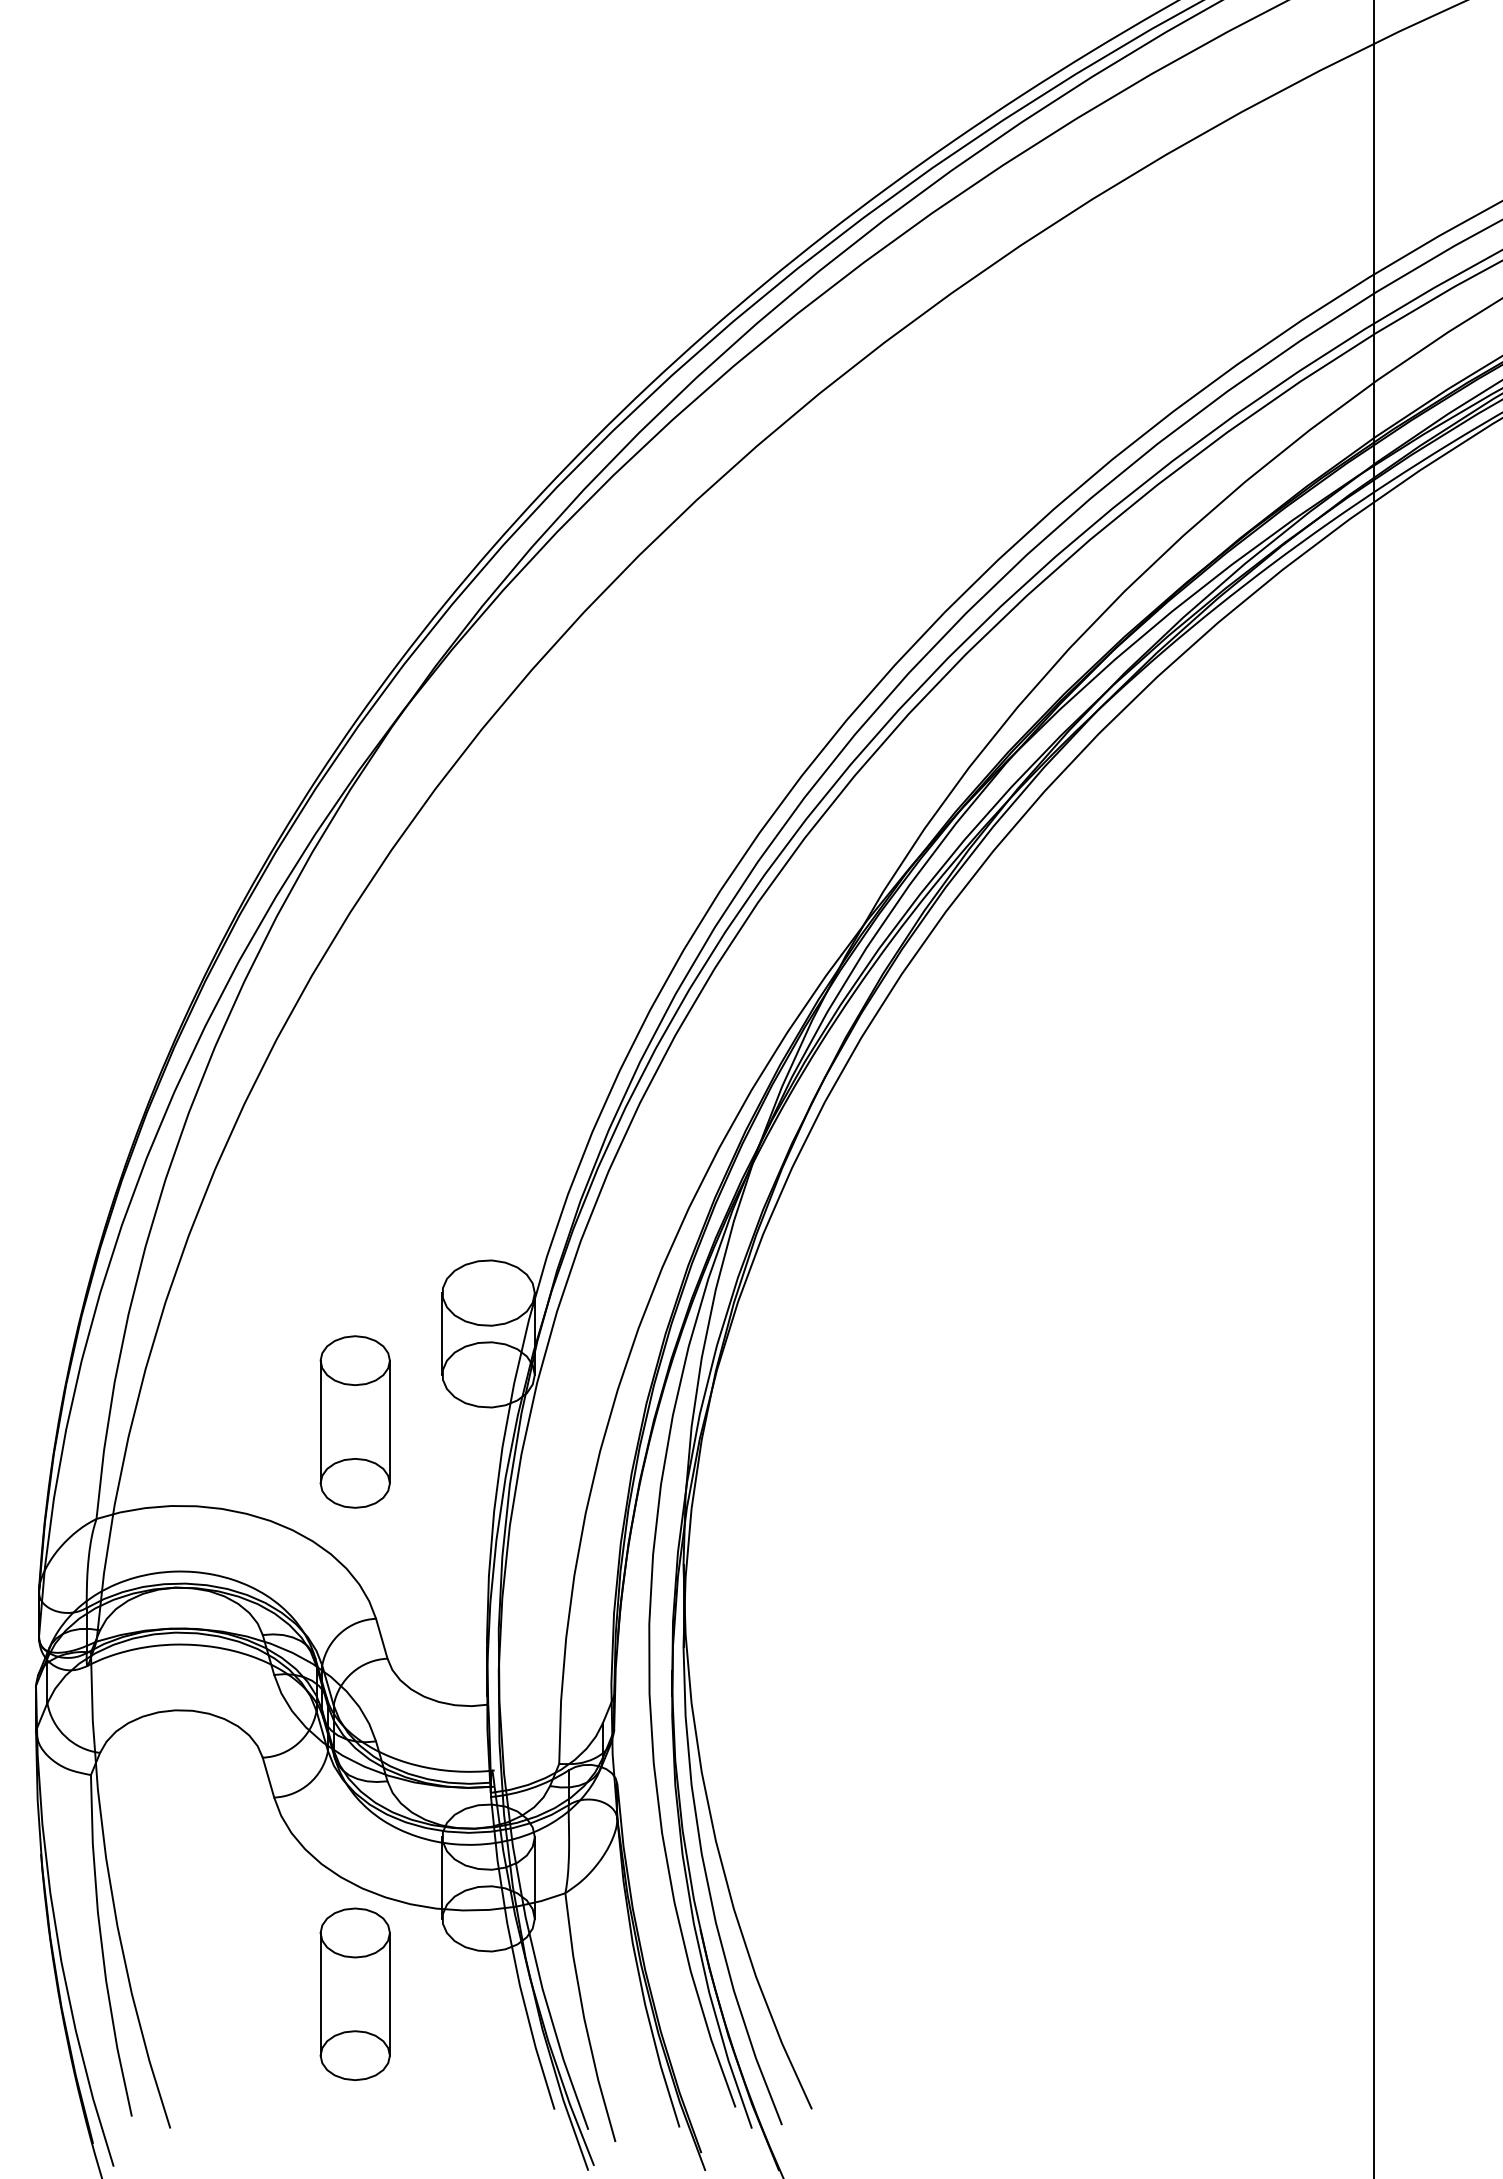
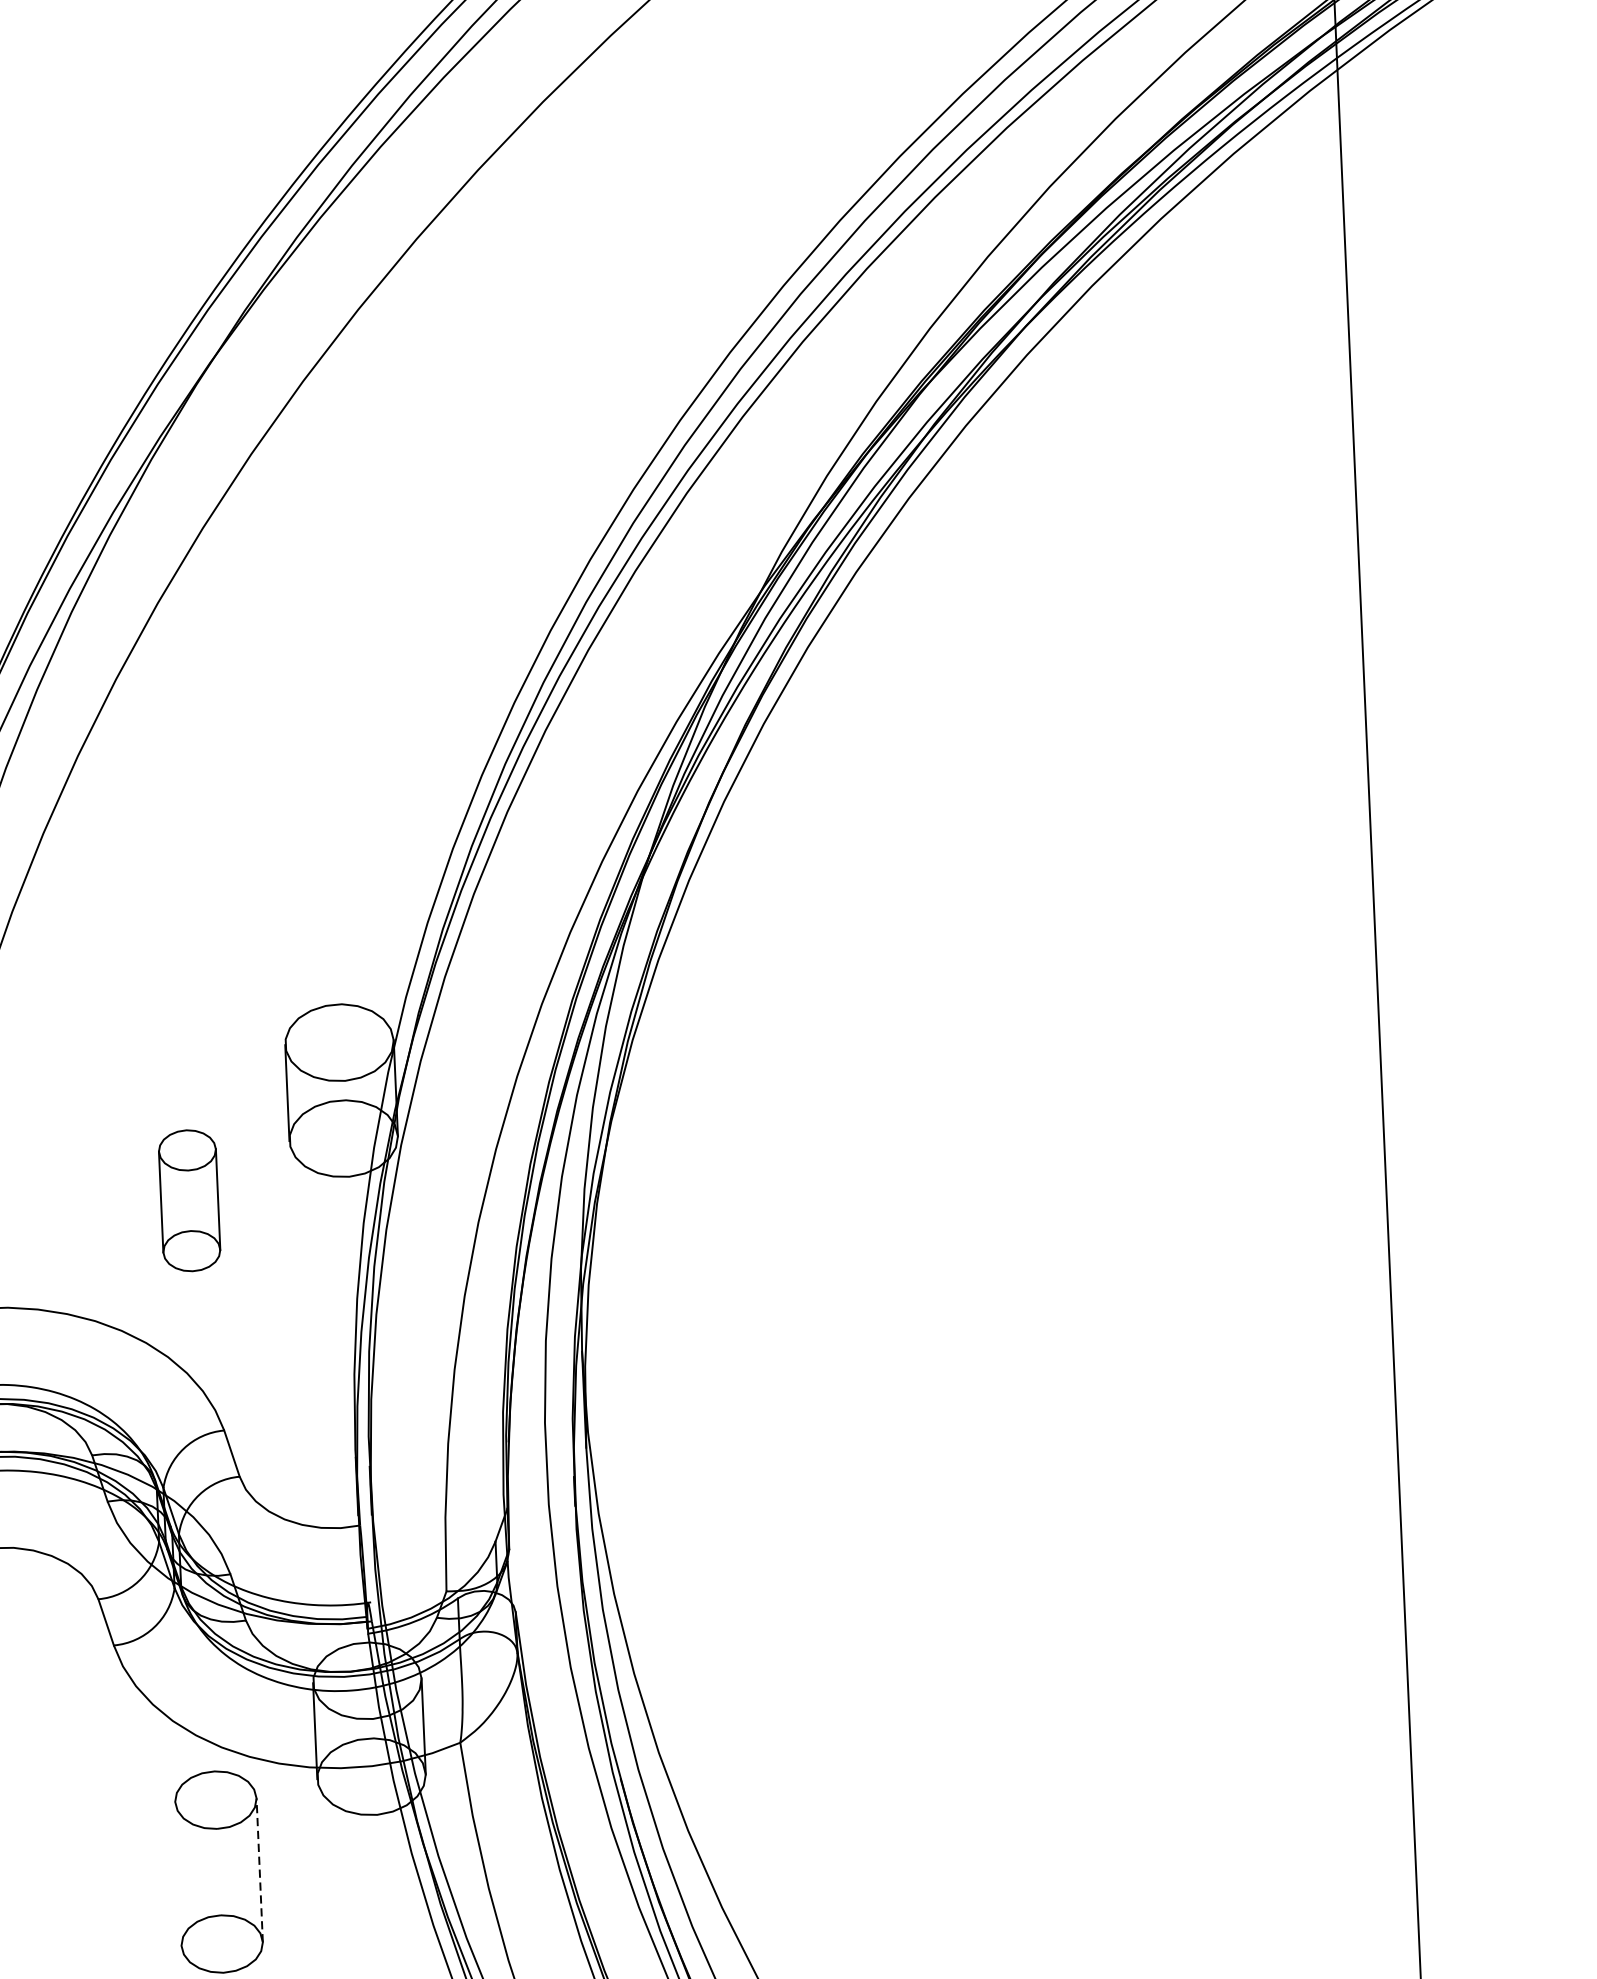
part: (354, 1421) -> (188, 1200), size x0.7
line: (389, 1993) -> (259, 1869), solid -> dashed
line: (320, 1994) -> (178, 1874), removed

